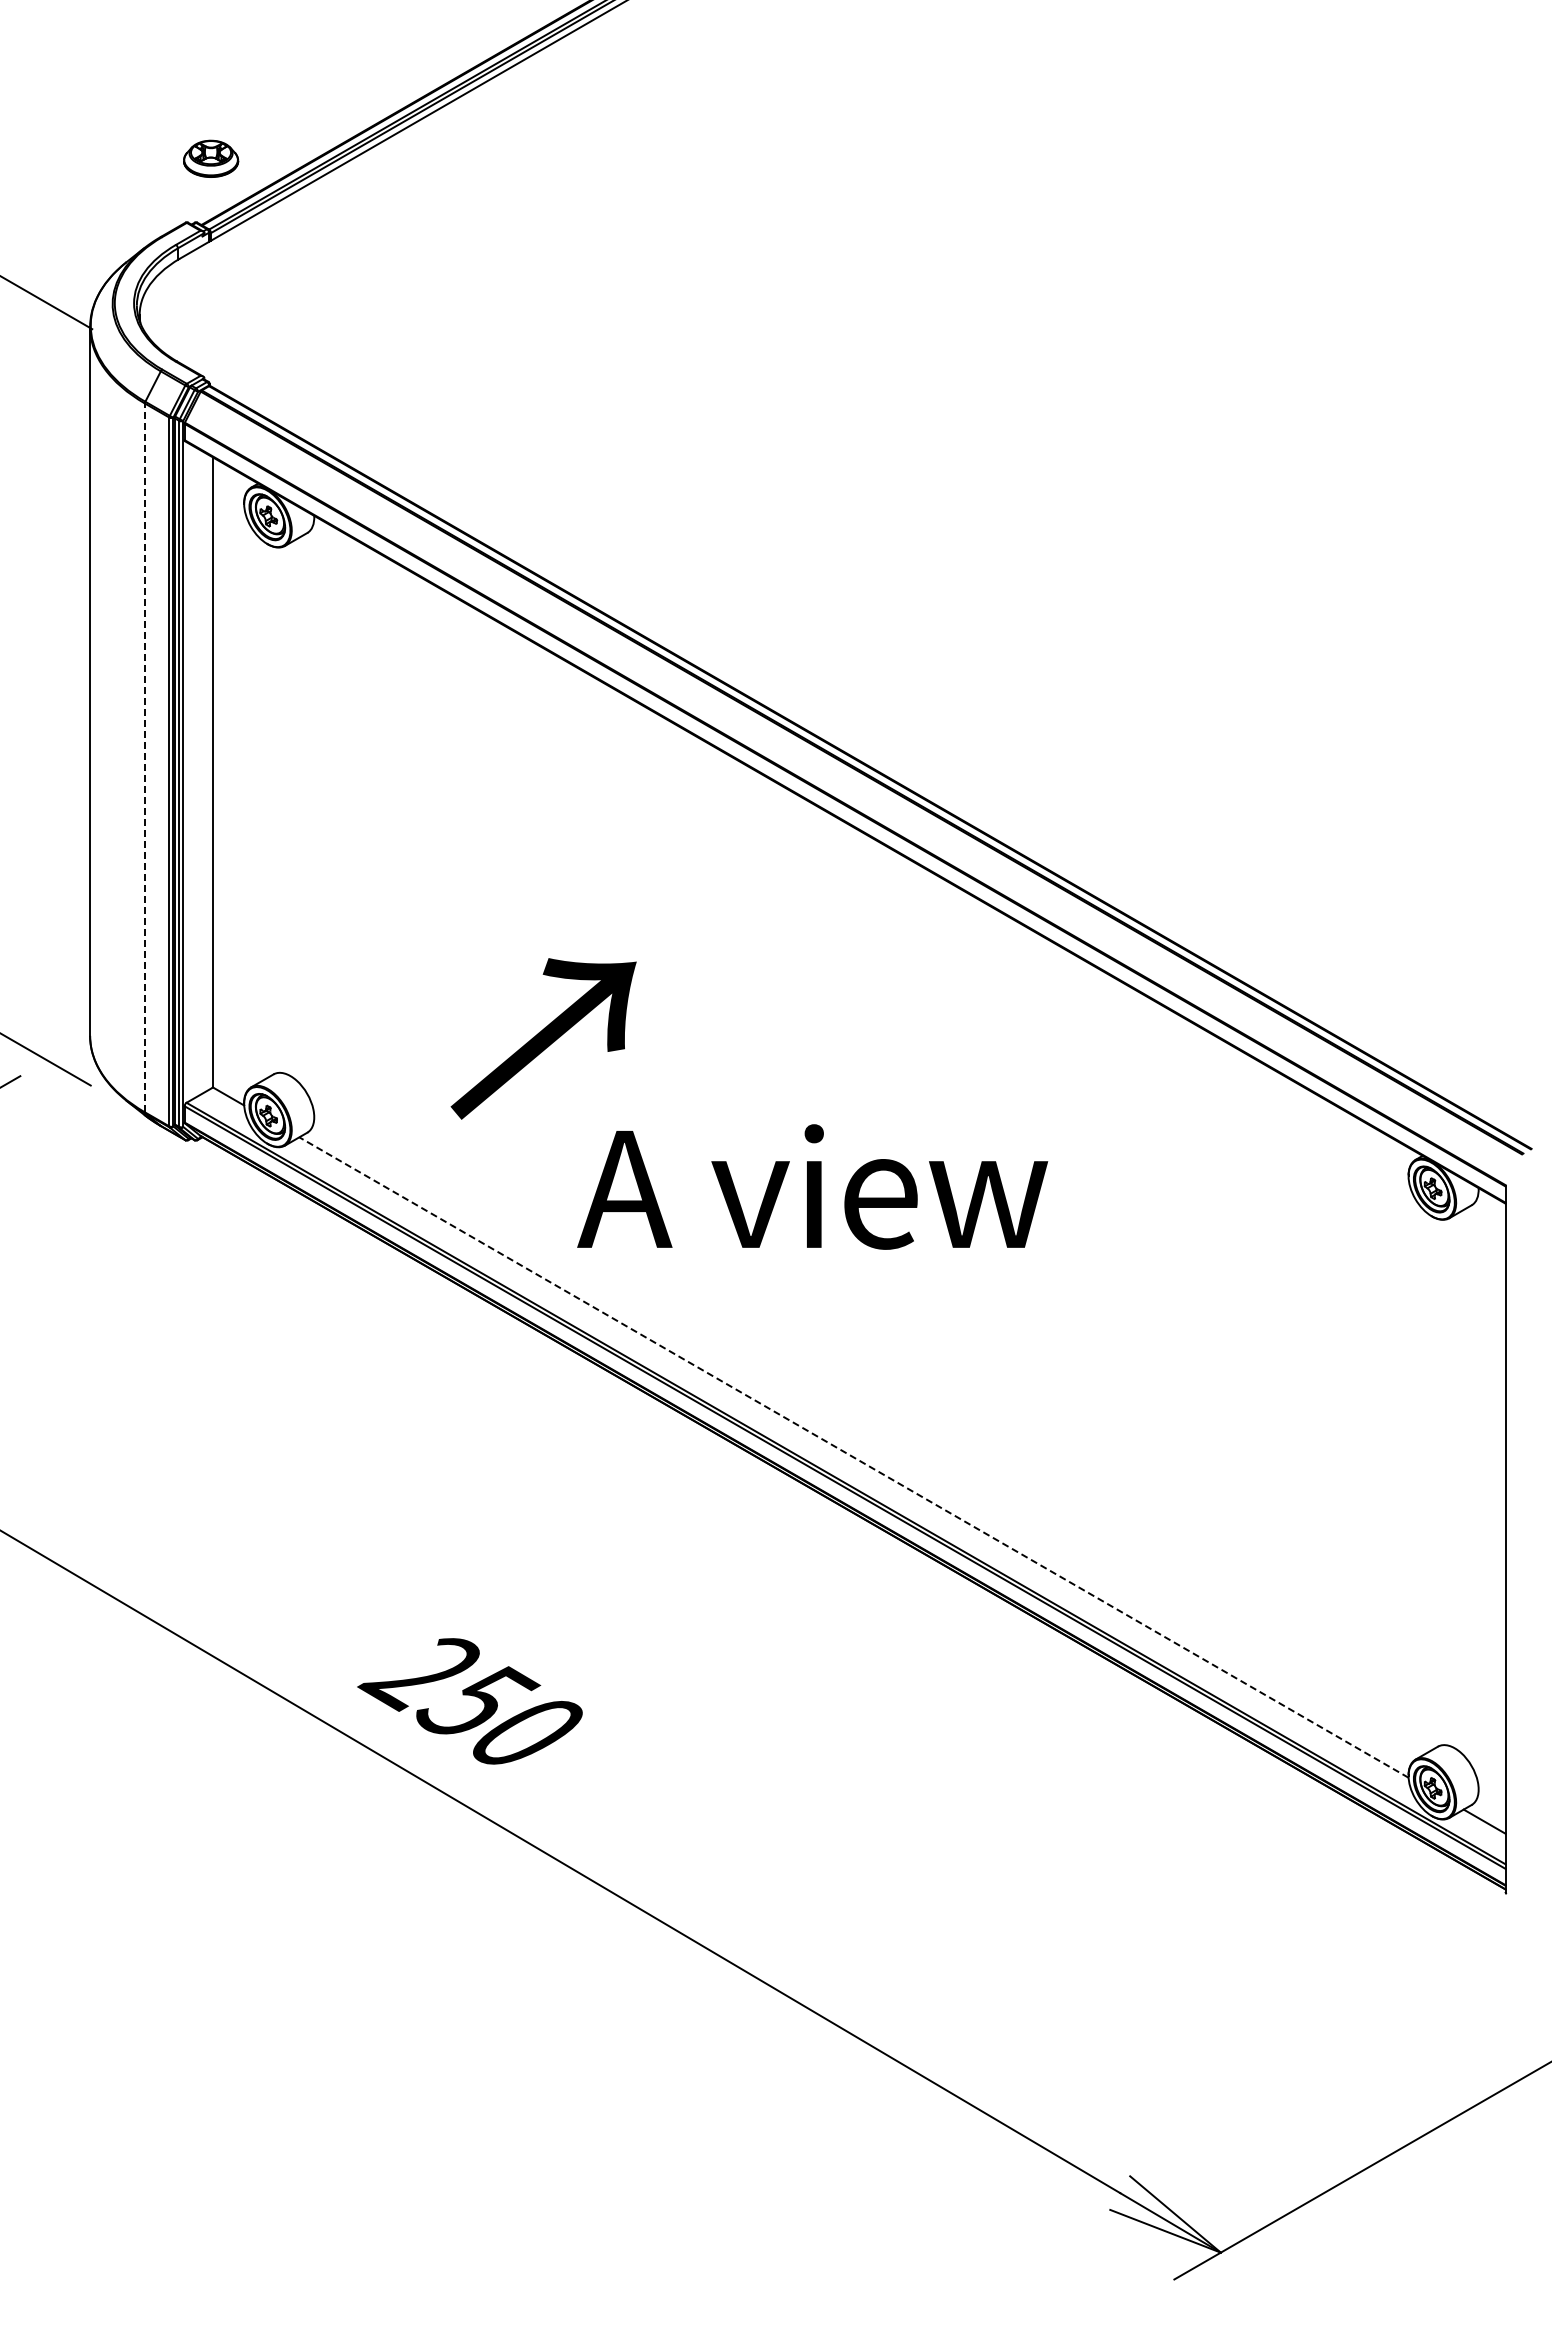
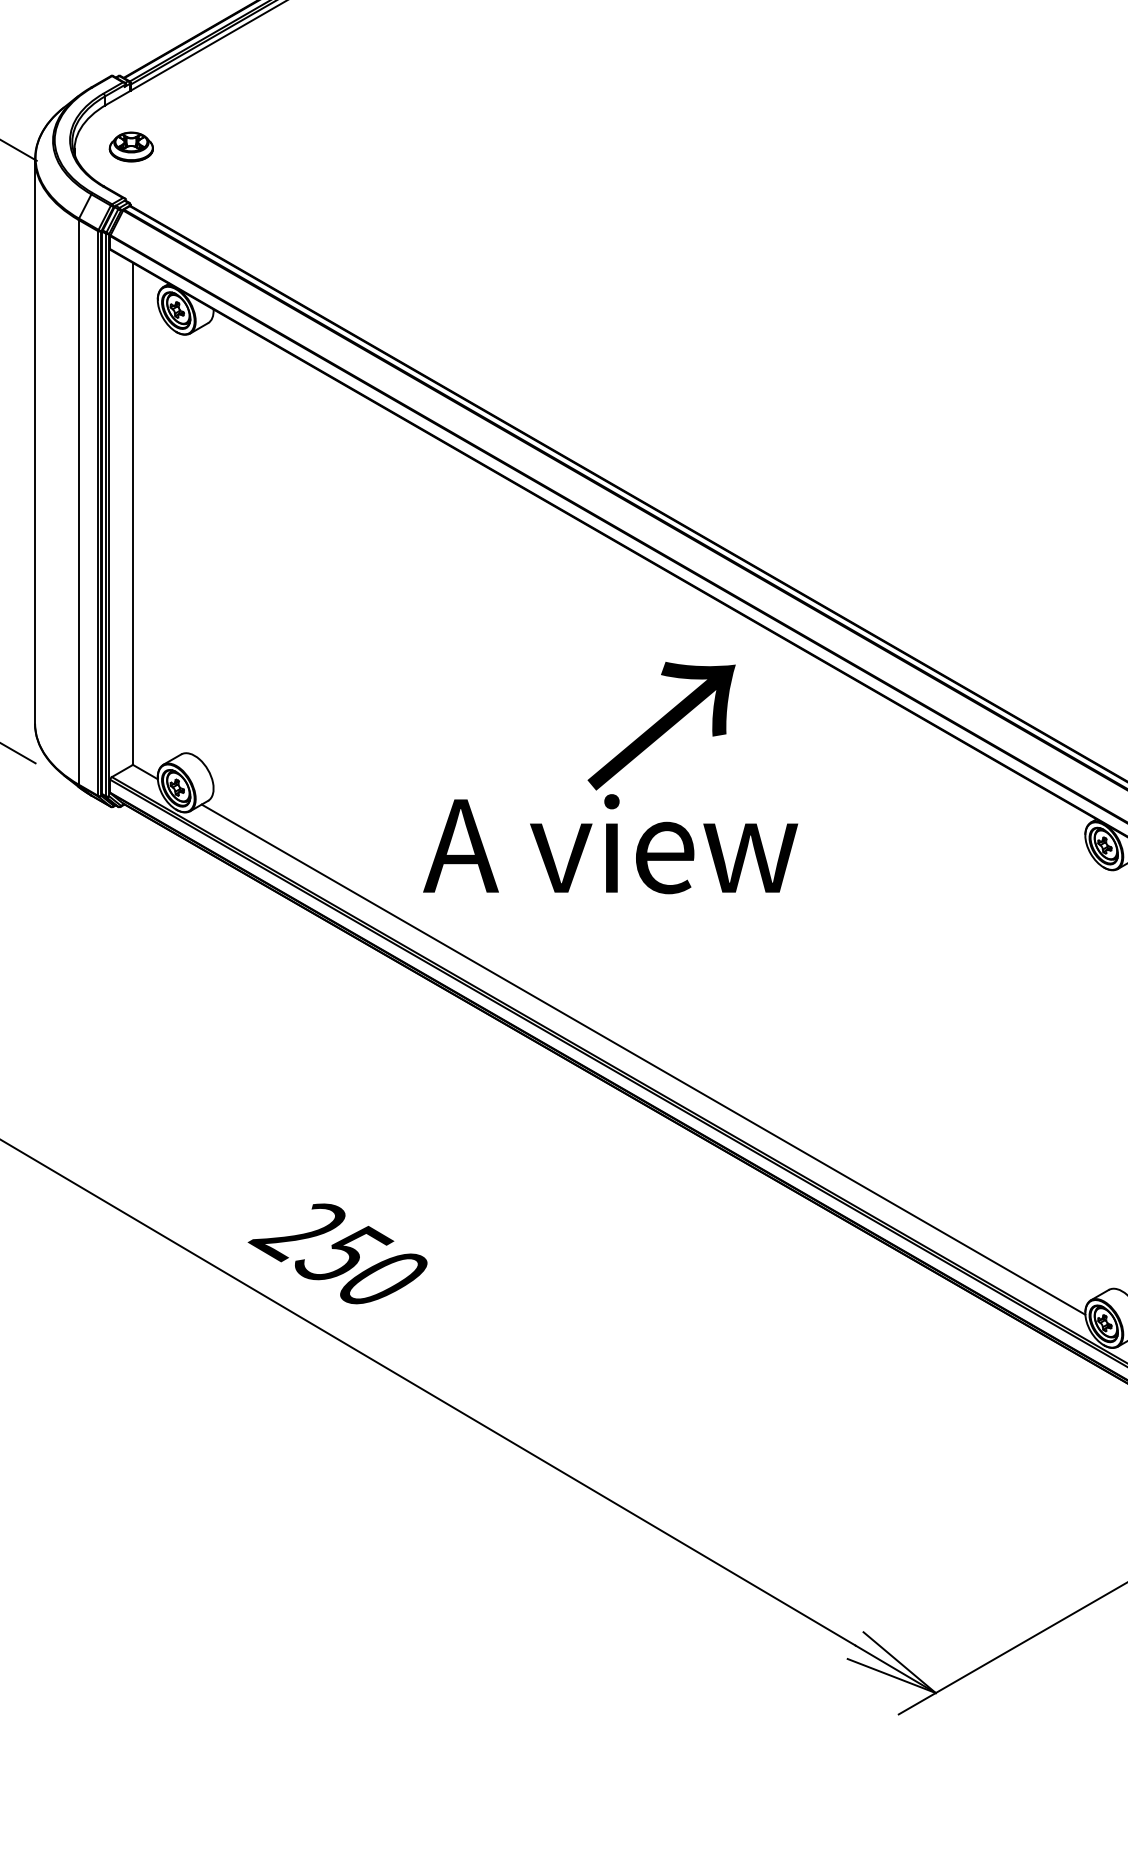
part: (211, 158) -> (131, 146), moved
line: (144, 757) -> (78, 502), dashed -> solid
text: (543, 1038) -> (661, 725), moved
line: (853, 1457) -> (643, 1059), dashed -> solid

